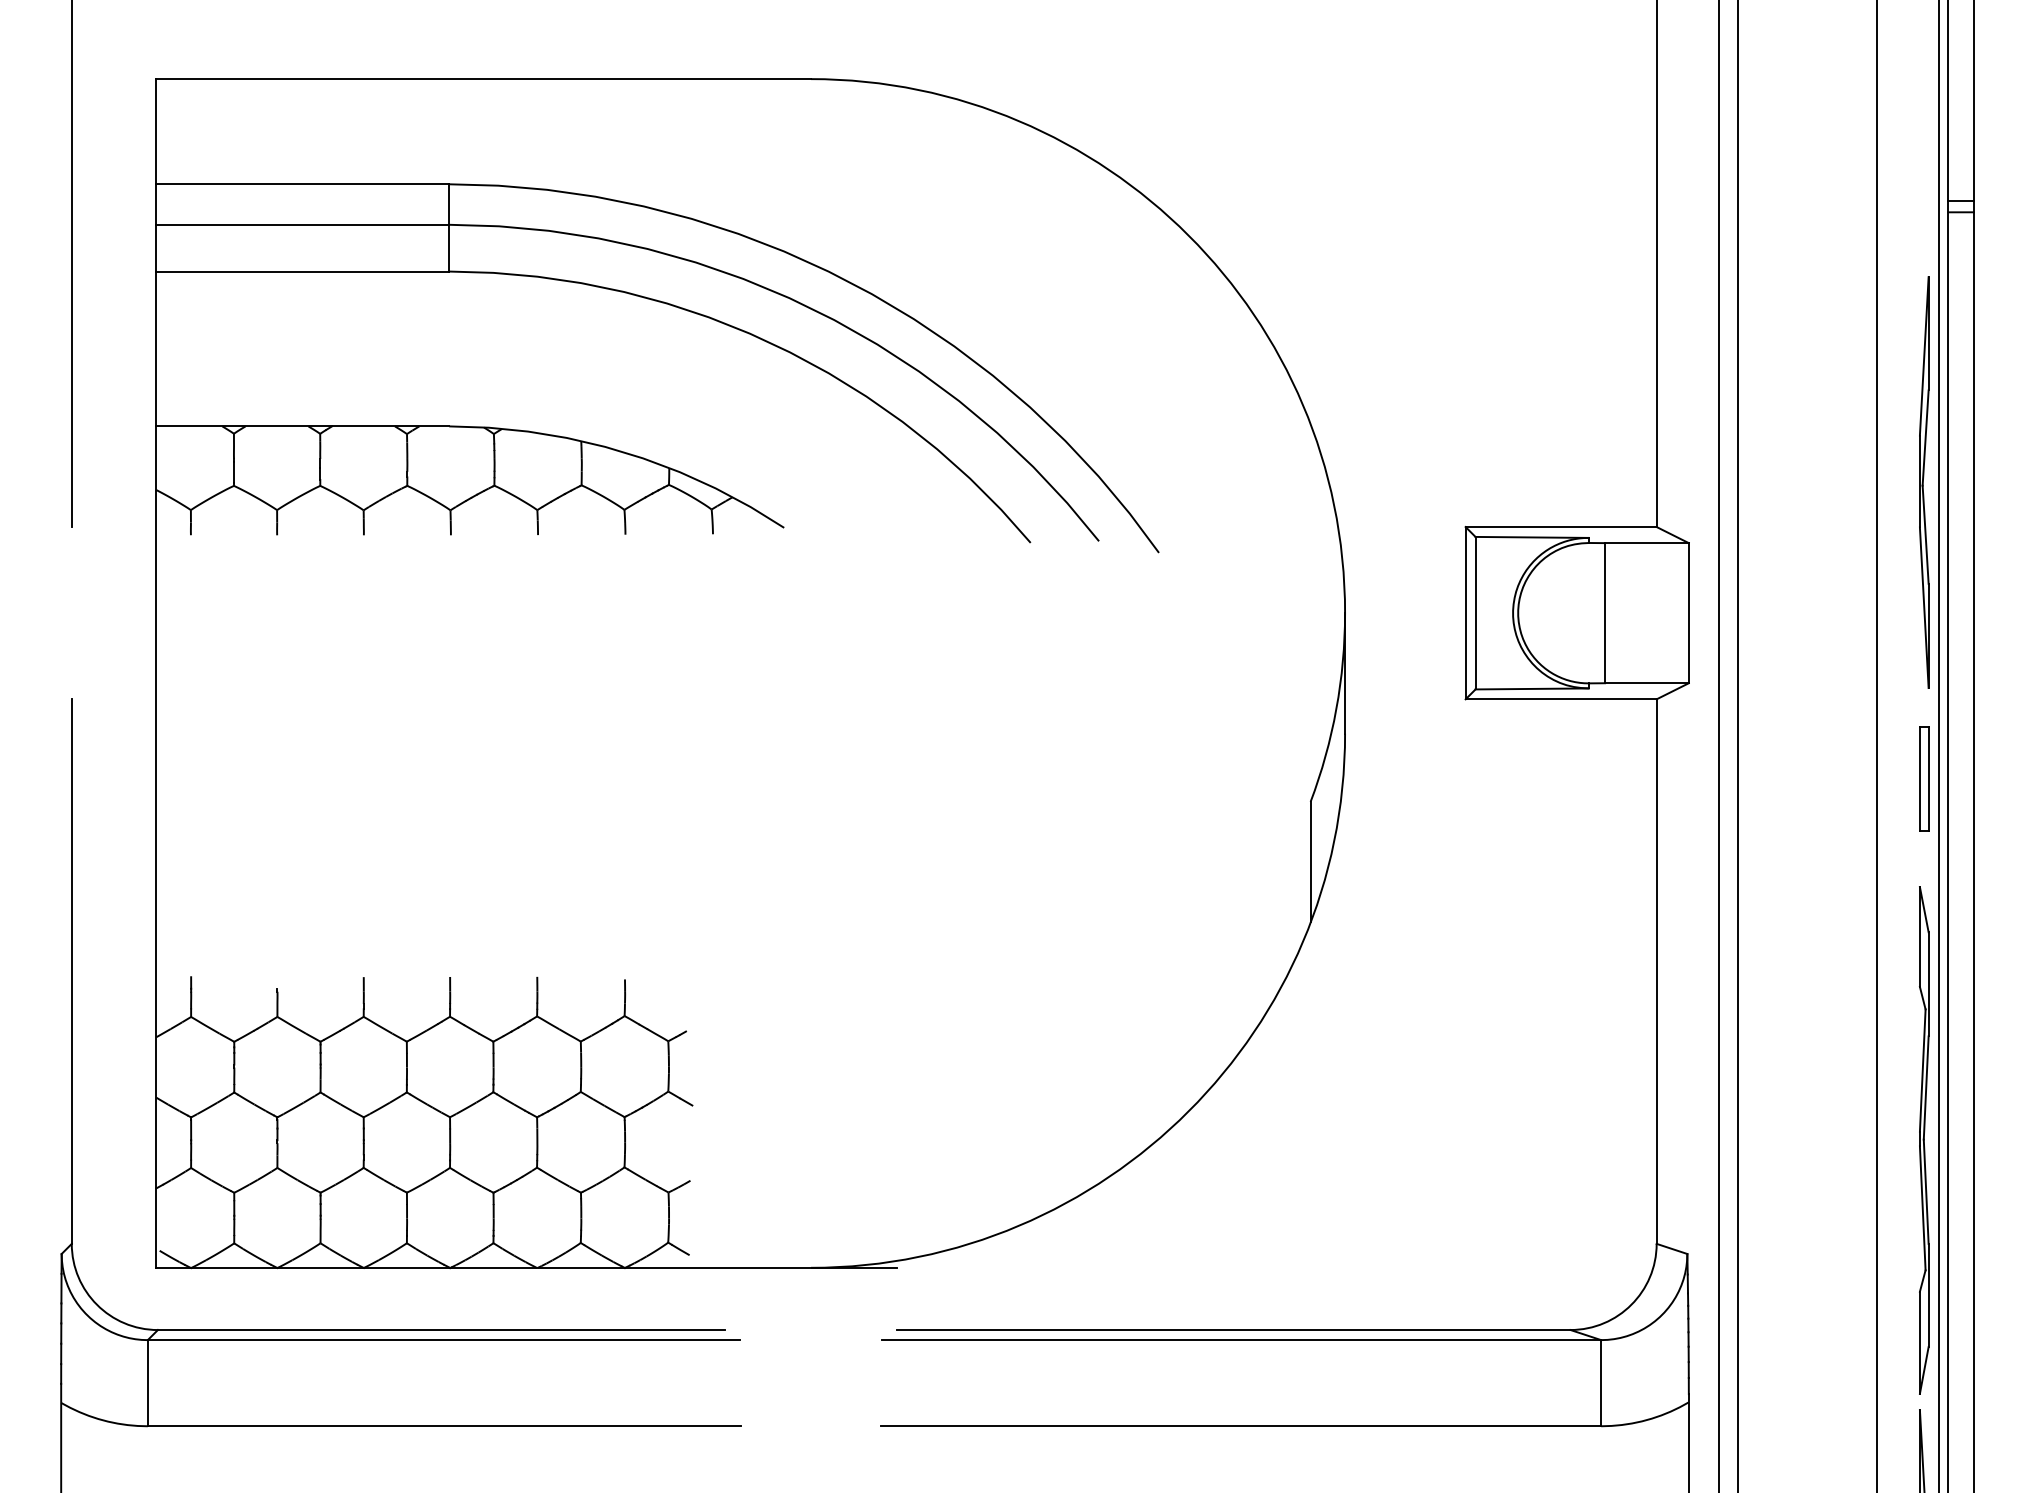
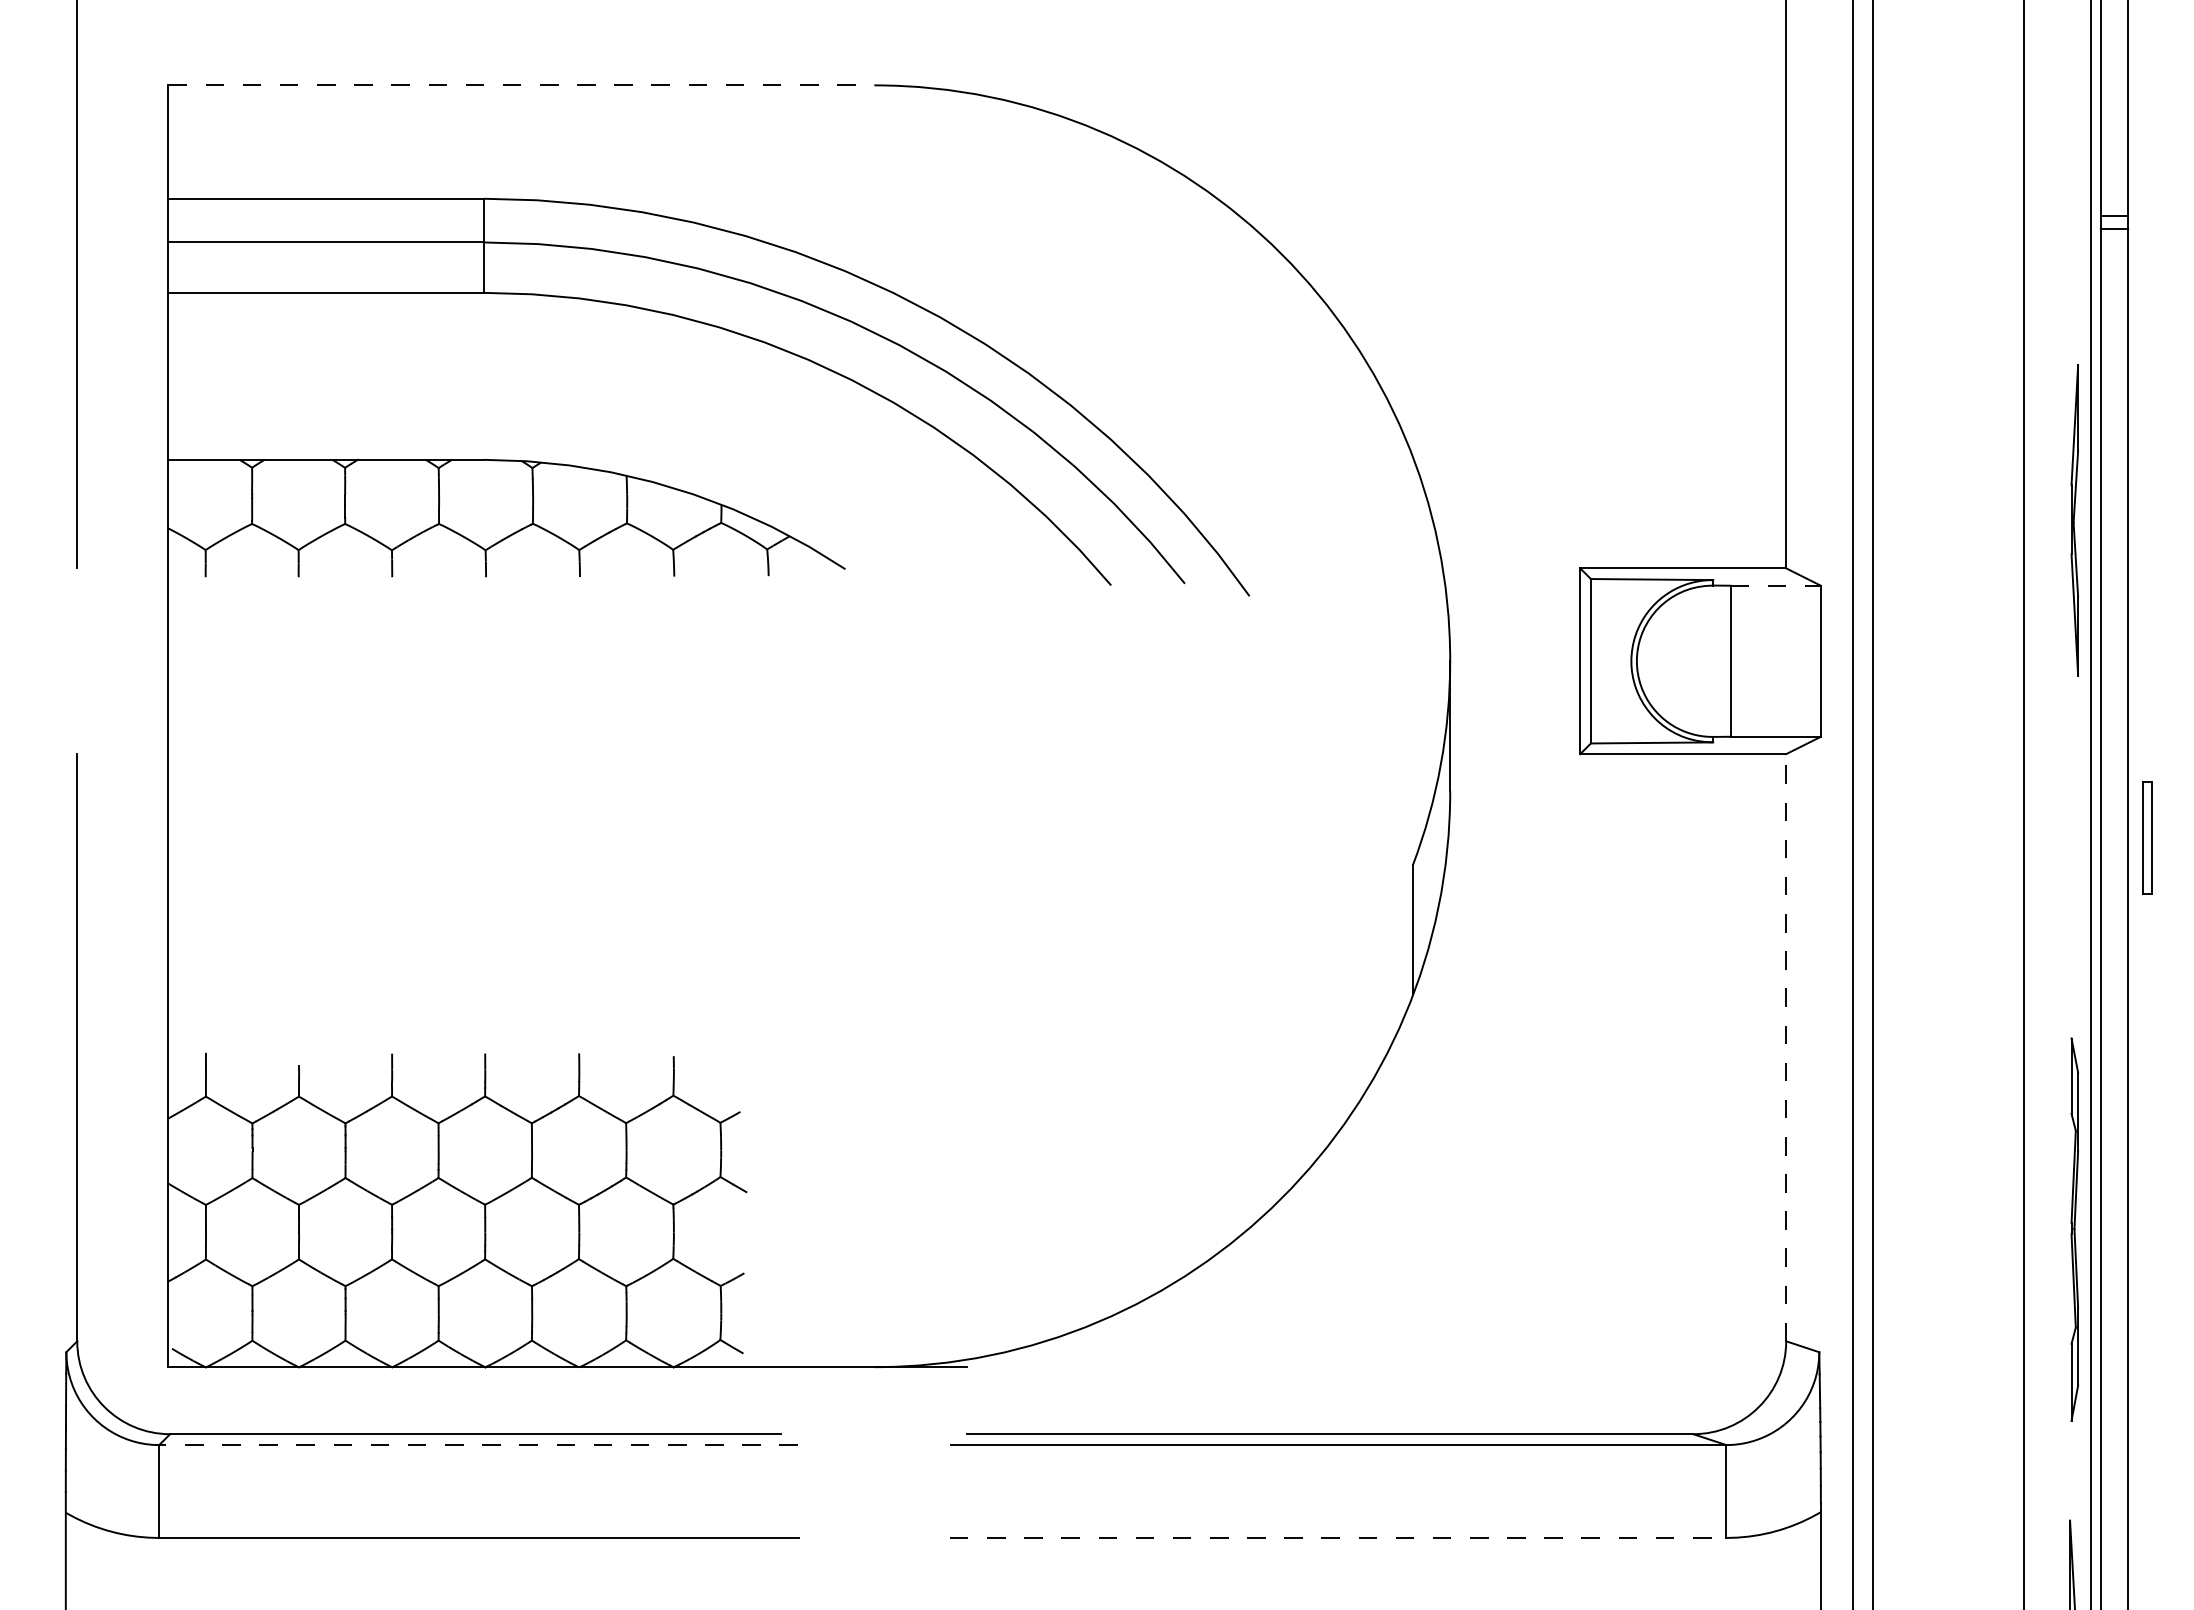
line: (483, 79) -> (521, 85), solid -> dashed
part: (1924, 482) -> (2074, 520), size x0.7
line: (1647, 542) -> (1776, 585), solid -> dashed
part: (1924, 778) -> (2147, 837), moved
line: (1656, 971) -> (1786, 1047), solid -> dashed
part: (1924, 1140) -> (2074, 1229), size x0.7
line: (443, 1340) -> (478, 1445), solid -> dashed
line: (1241, 1425) -> (1338, 1537), solid -> dashed

